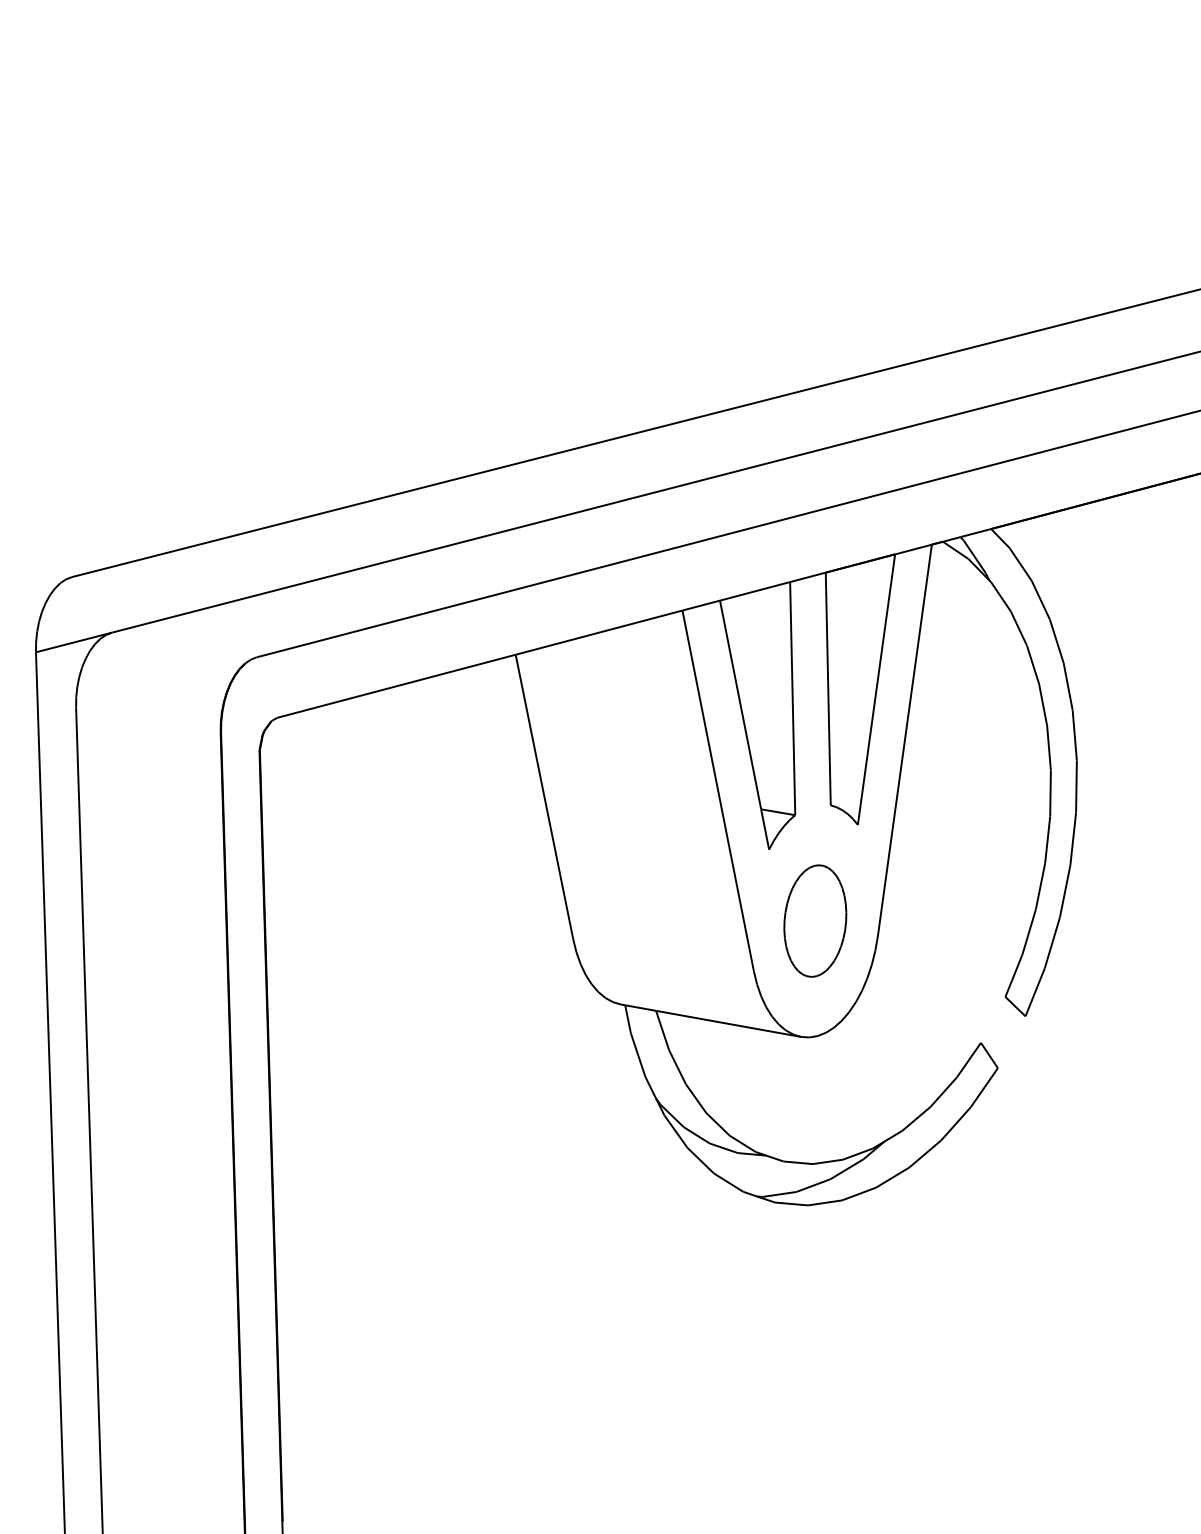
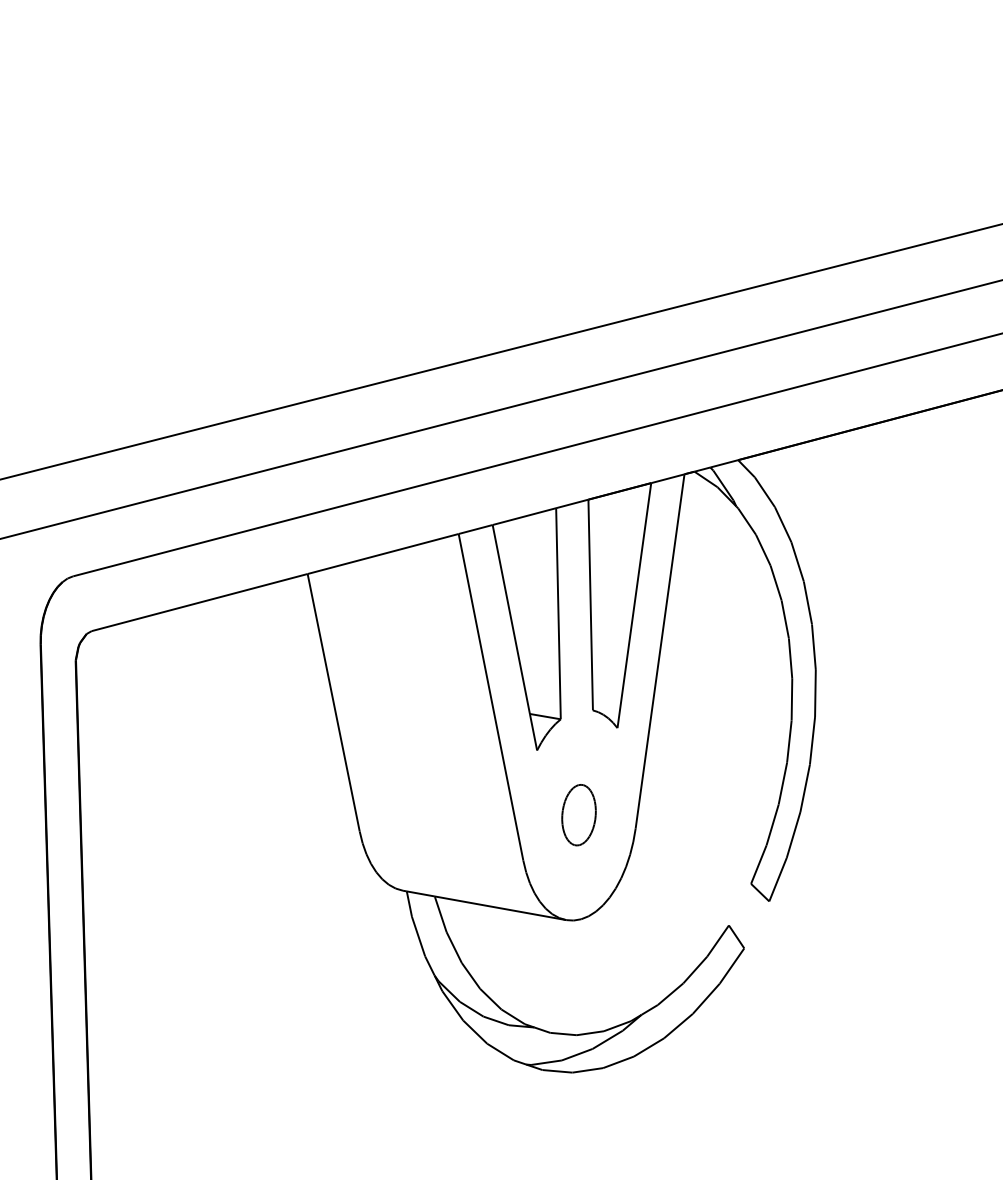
part: (815, 920) -> (579, 814), size x0.6

